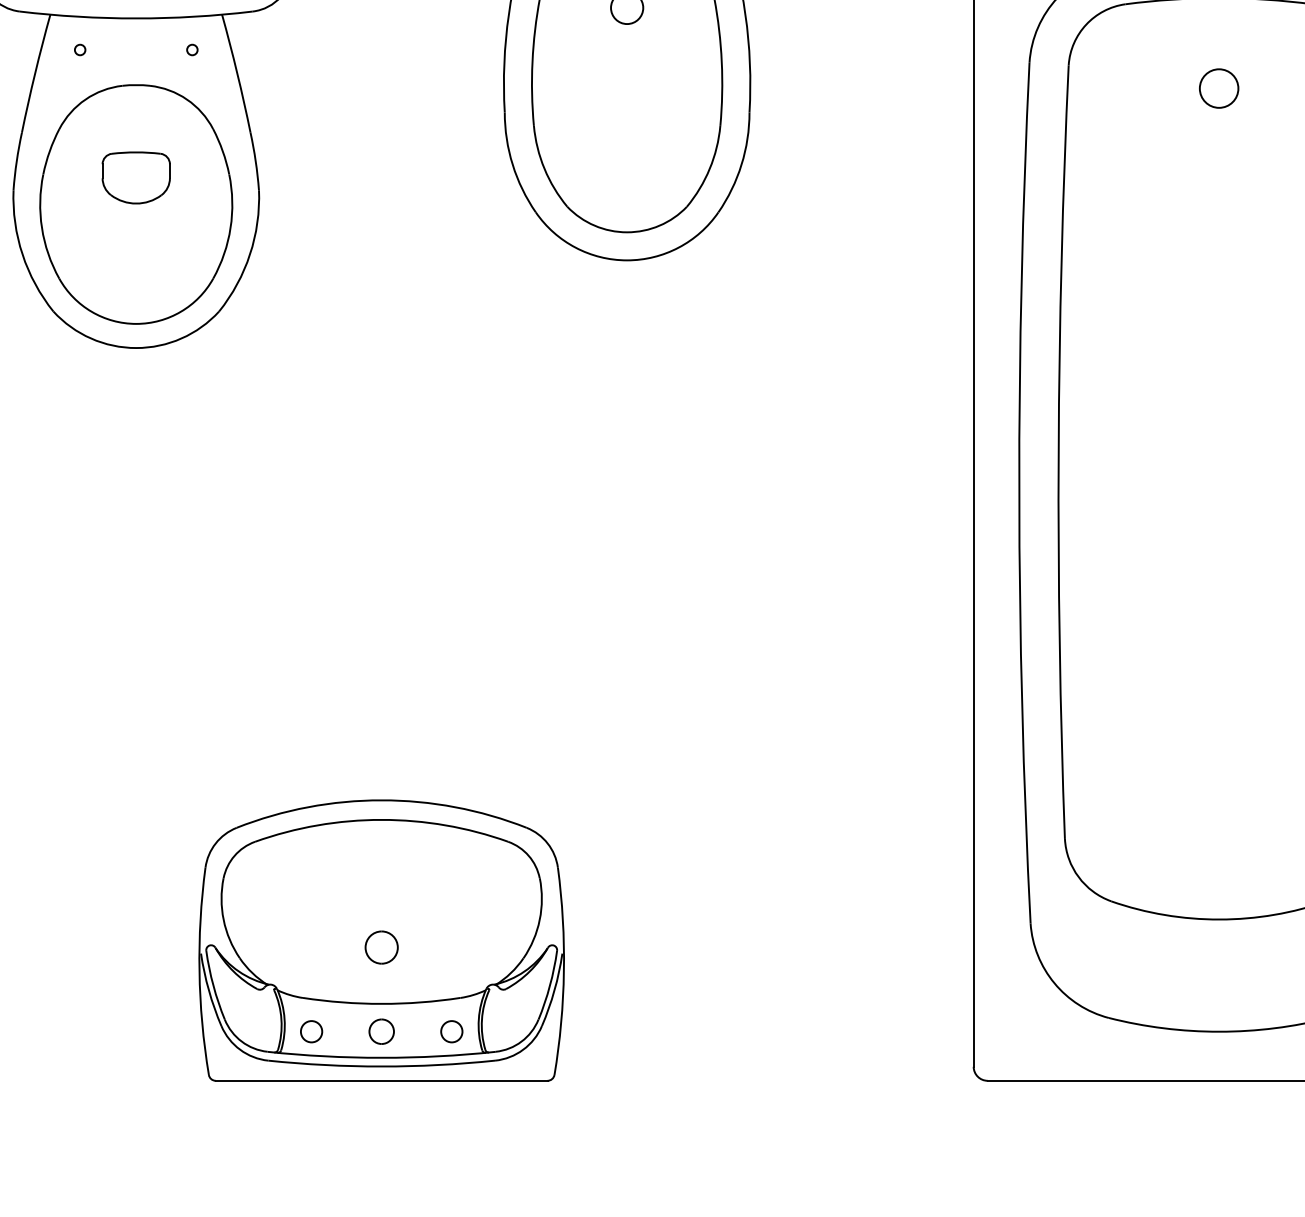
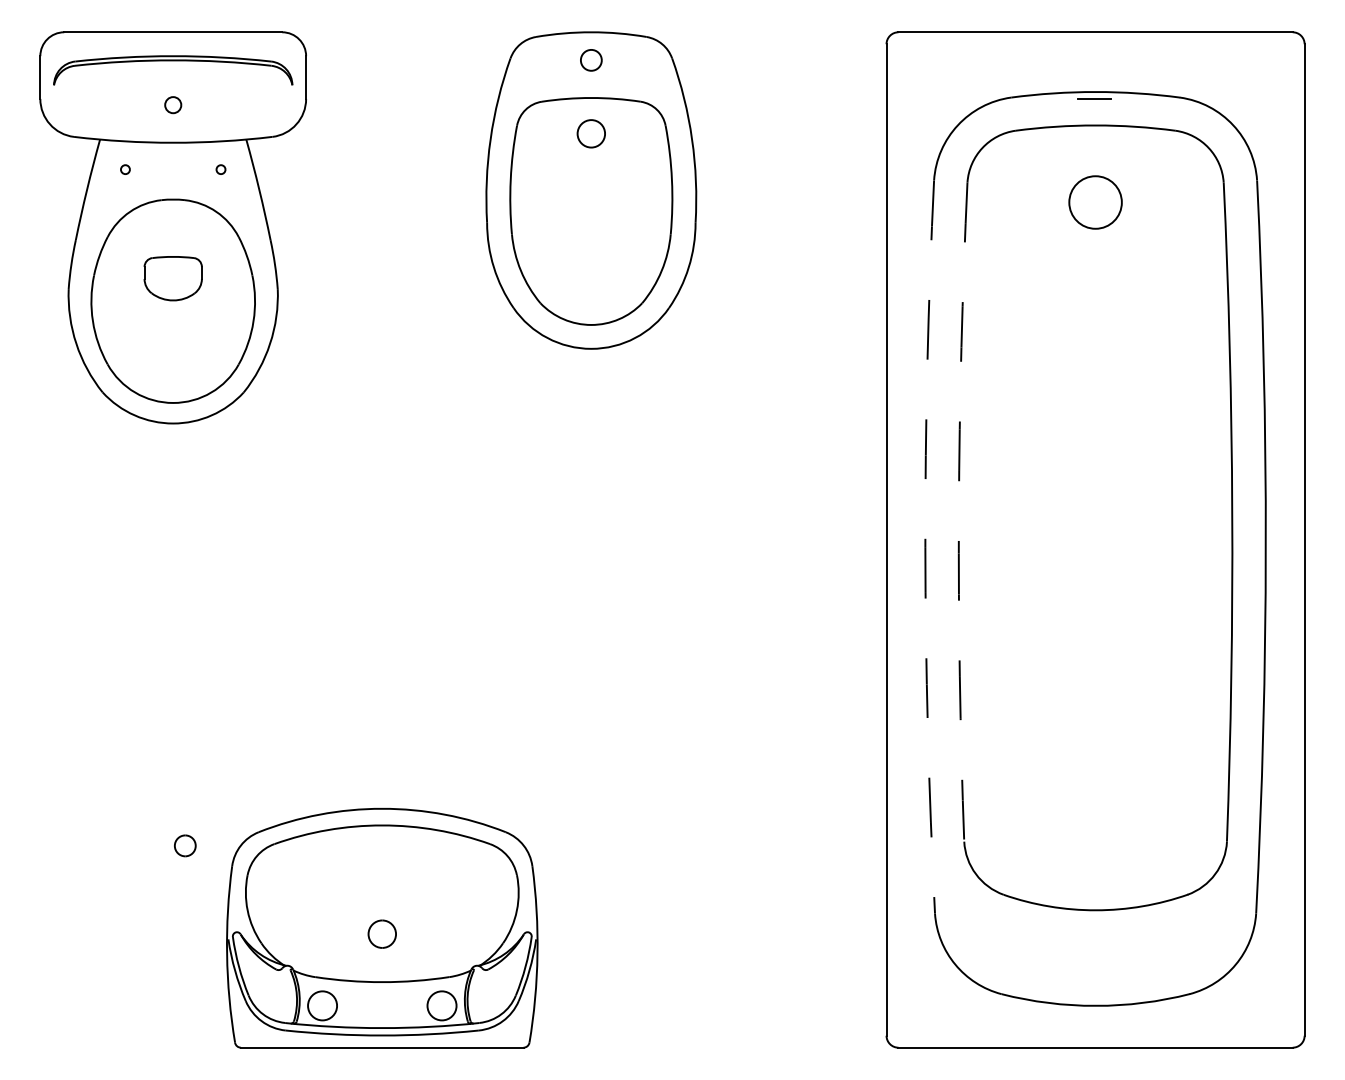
circle: (1219, 88) -> (1095, 202), size x1.6
arc: (1058, 452) -> (958, 512), solid -> dashed
arc: (1019, 493) -> (925, 547), solid -> dashed
circle: (311, 1031) -> (322, 1005), size x1.6
part: (381, 1031) -> (185, 845), moved
circle: (451, 1031) -> (441, 1005), size x1.6

